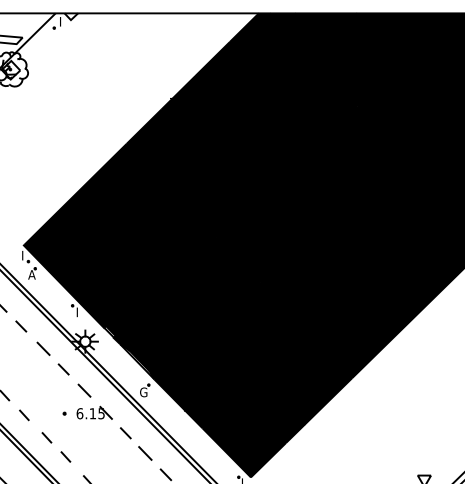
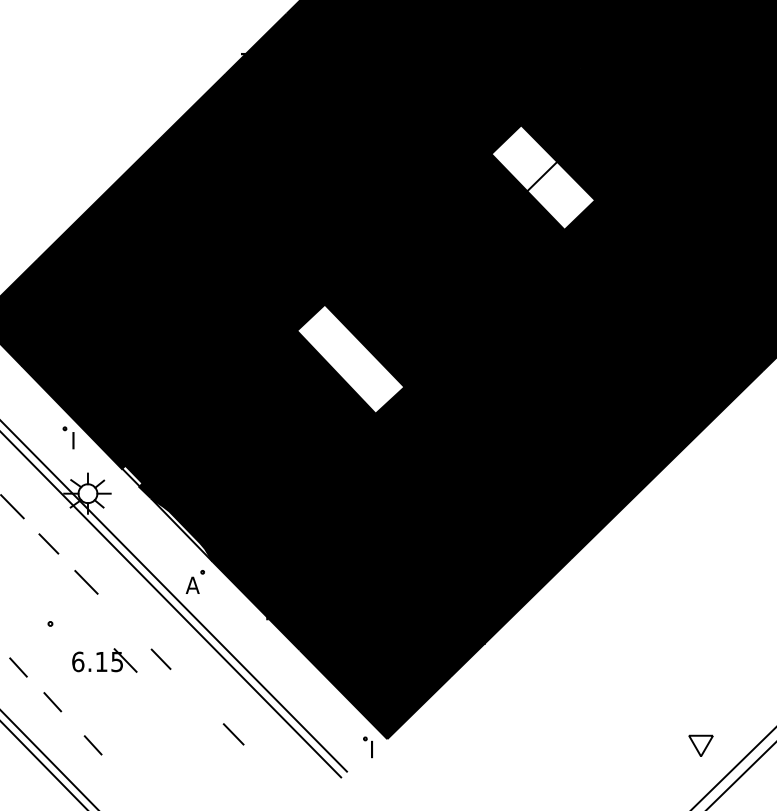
fill: (336, 166) -> (542, 176), removed
fill: (230, 267) -> (350, 359), removed
text: (143, 392) -> (193, 585), G -> A
part: (94, 412) -> (104, 659), moved
line: (145, 453) -> (196, 695), removed

